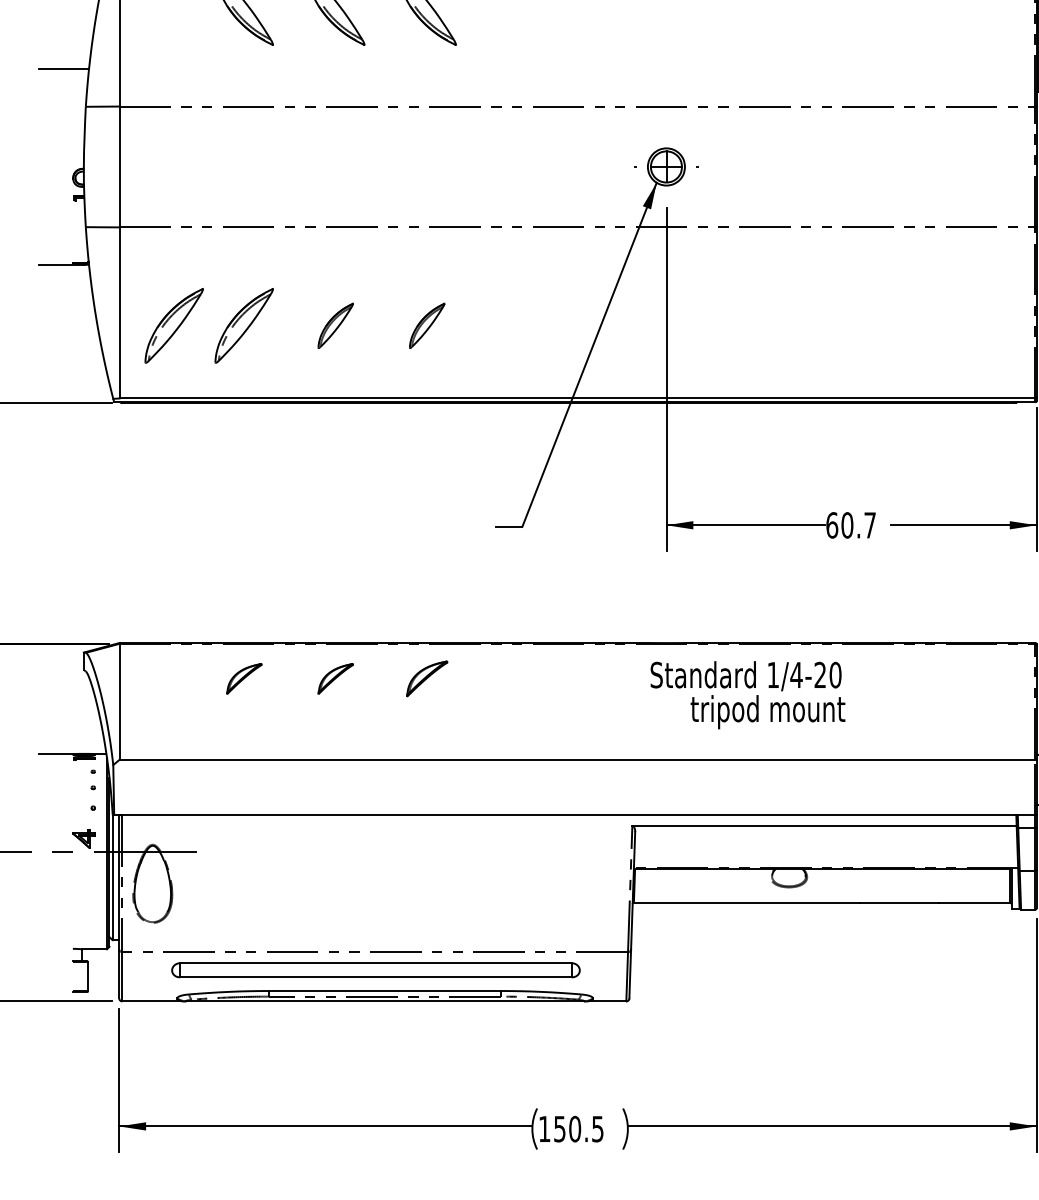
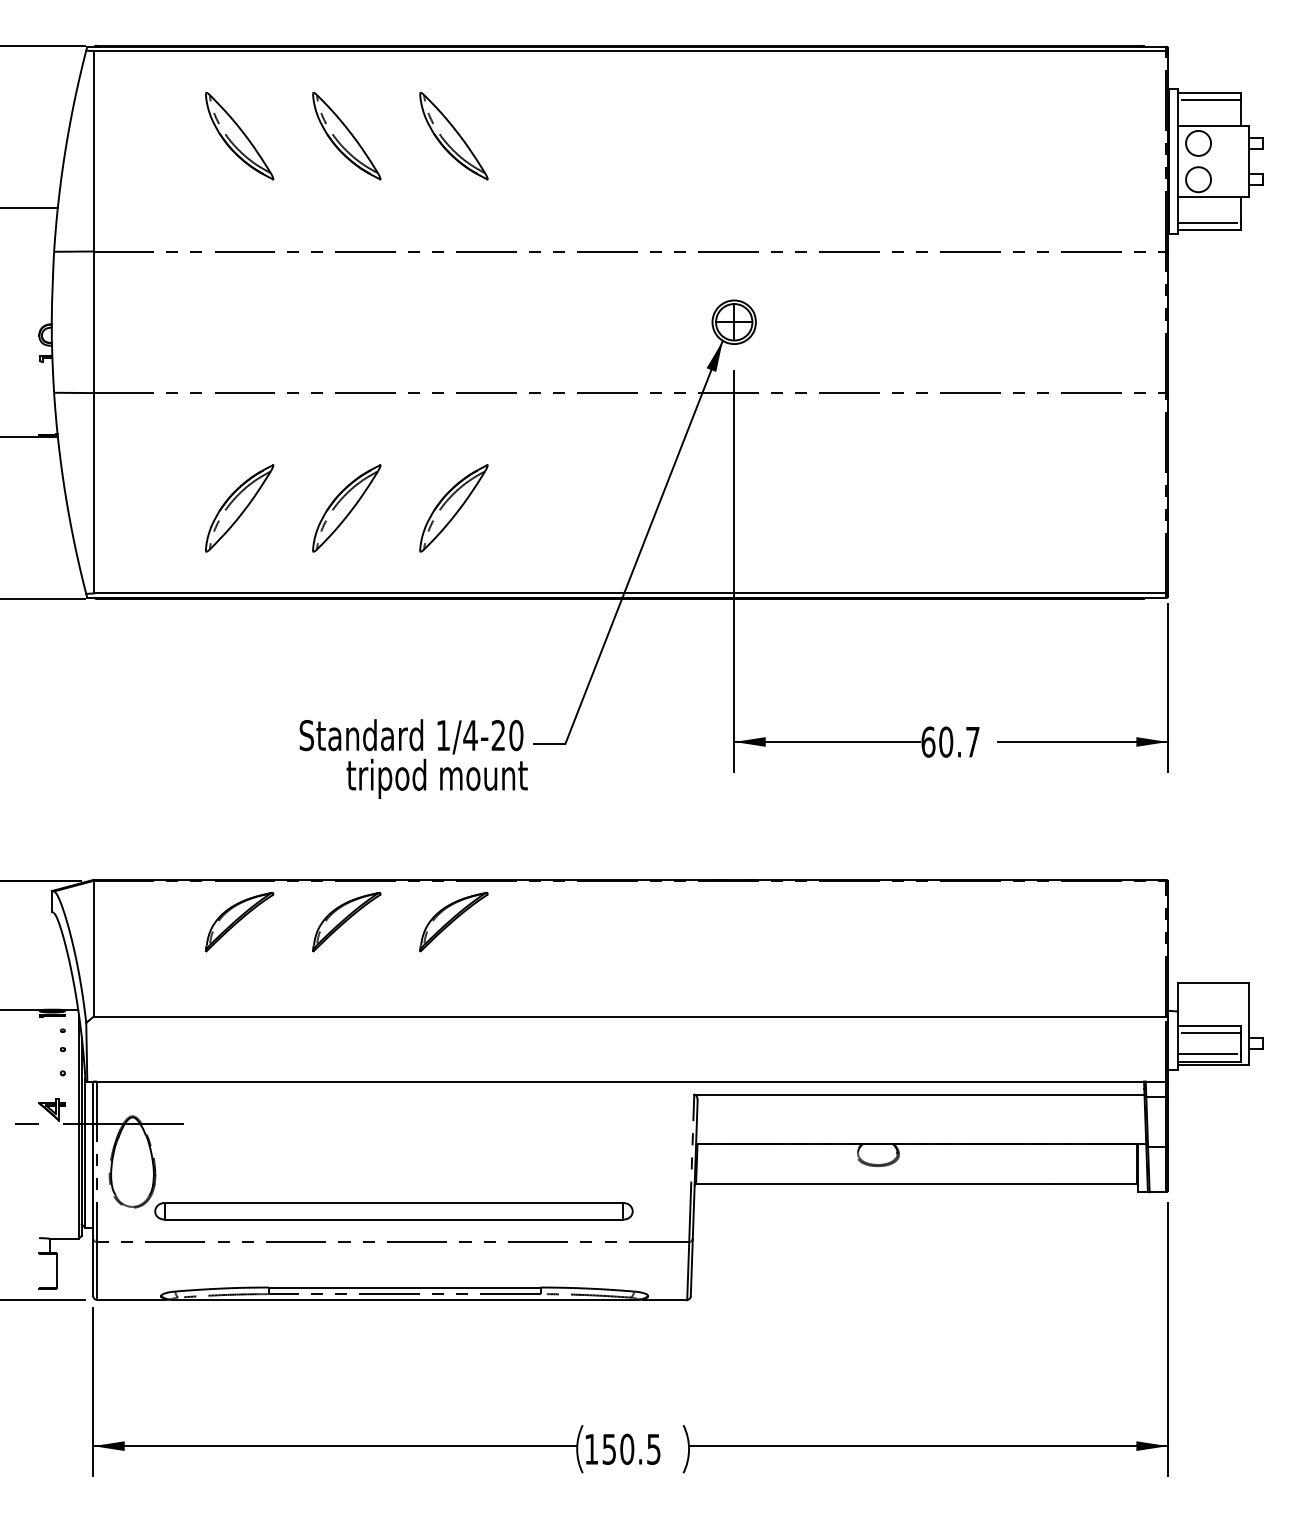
part: (174, 325) -> (157, 508), removed
part: (335, 325) -> (346, 508), size x1.67
part: (426, 325) -> (453, 508), size x1.67
part: (244, 678) -> (239, 921), size x1.67
part: (335, 678) -> (346, 921), size x1.67
part: (426, 678) -> (453, 921), size x1.43
text: (747, 694) -> (413, 758), moved
part: (375, 970) -> (393, 1211), moved

